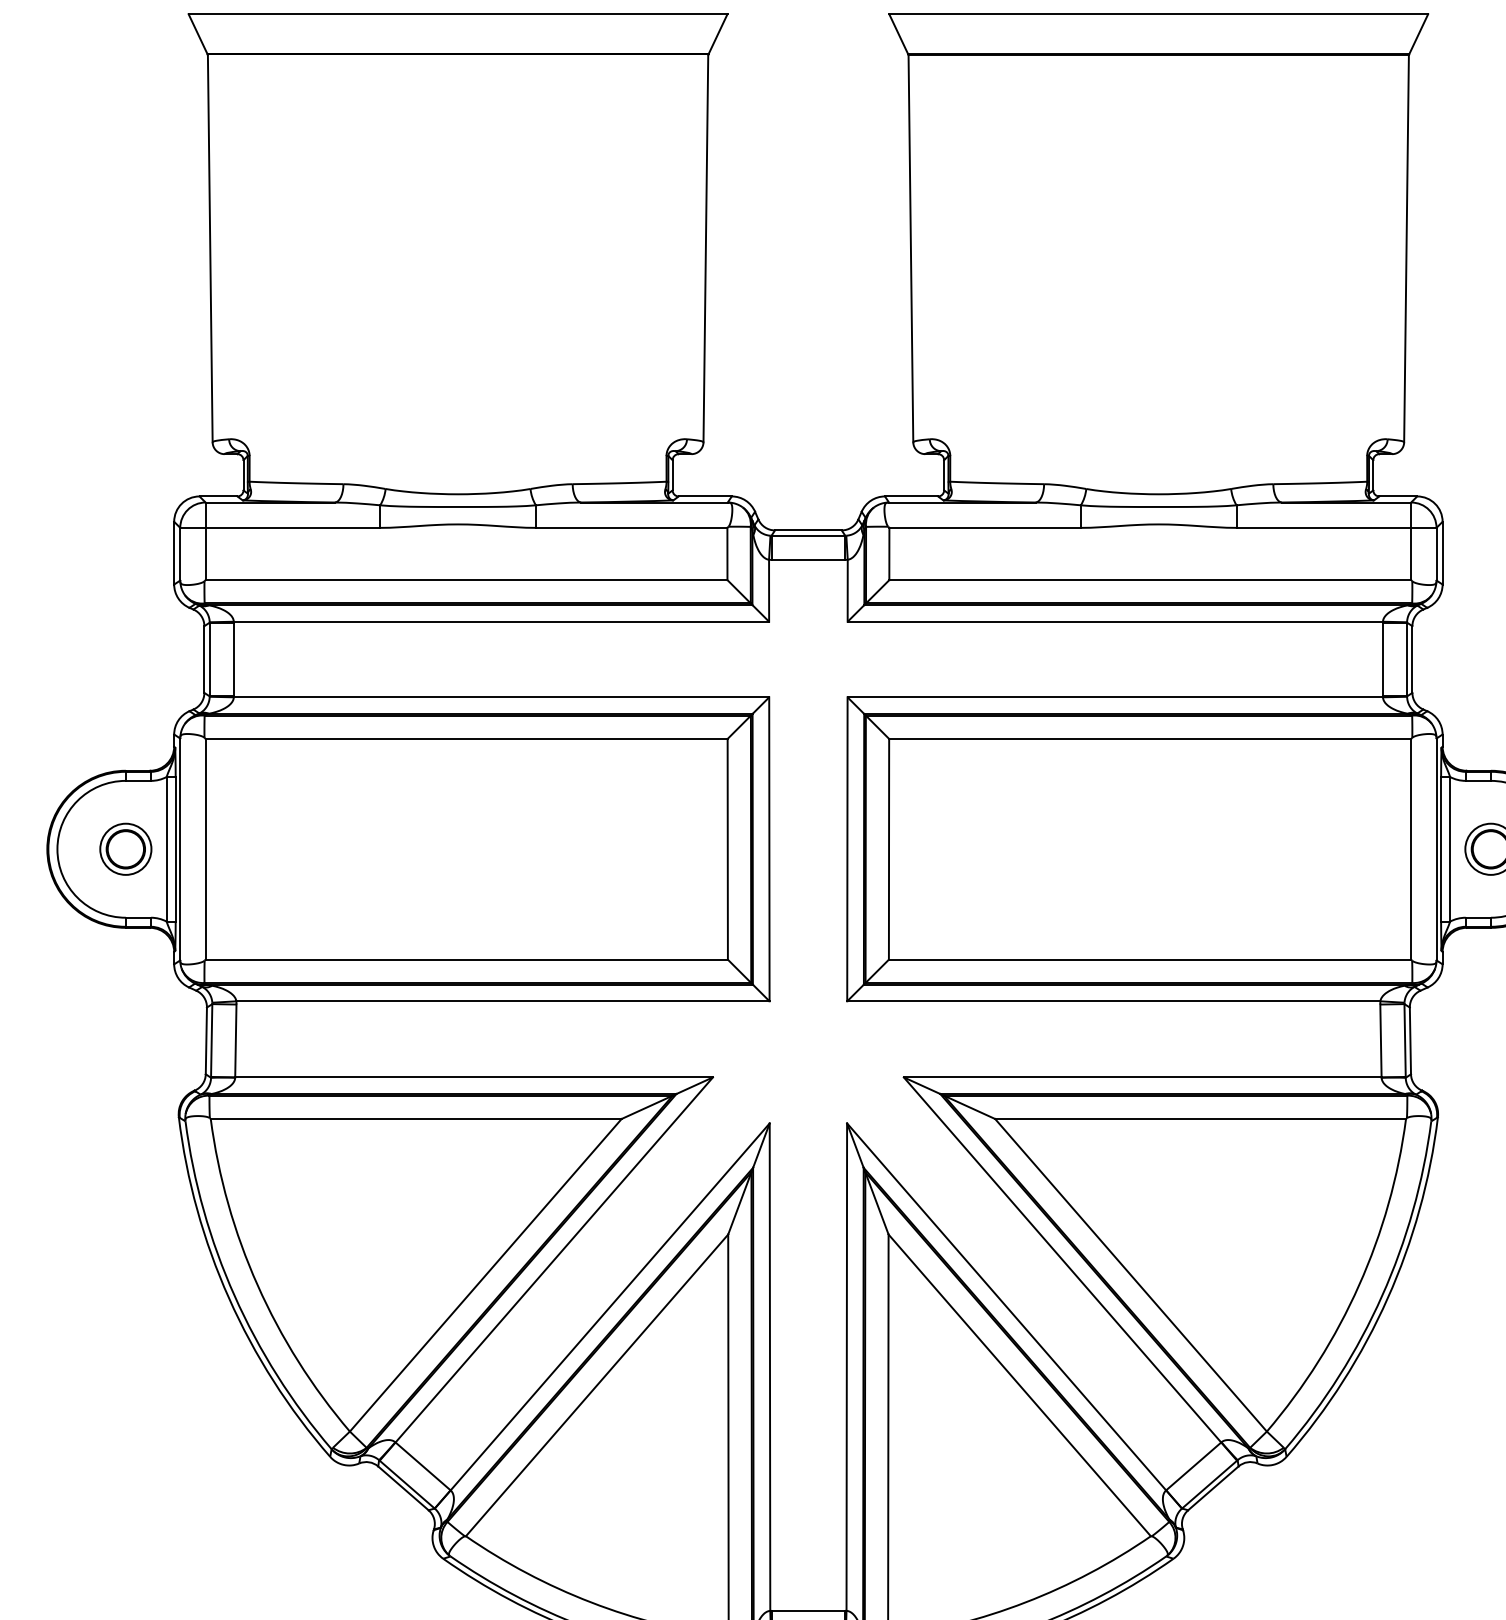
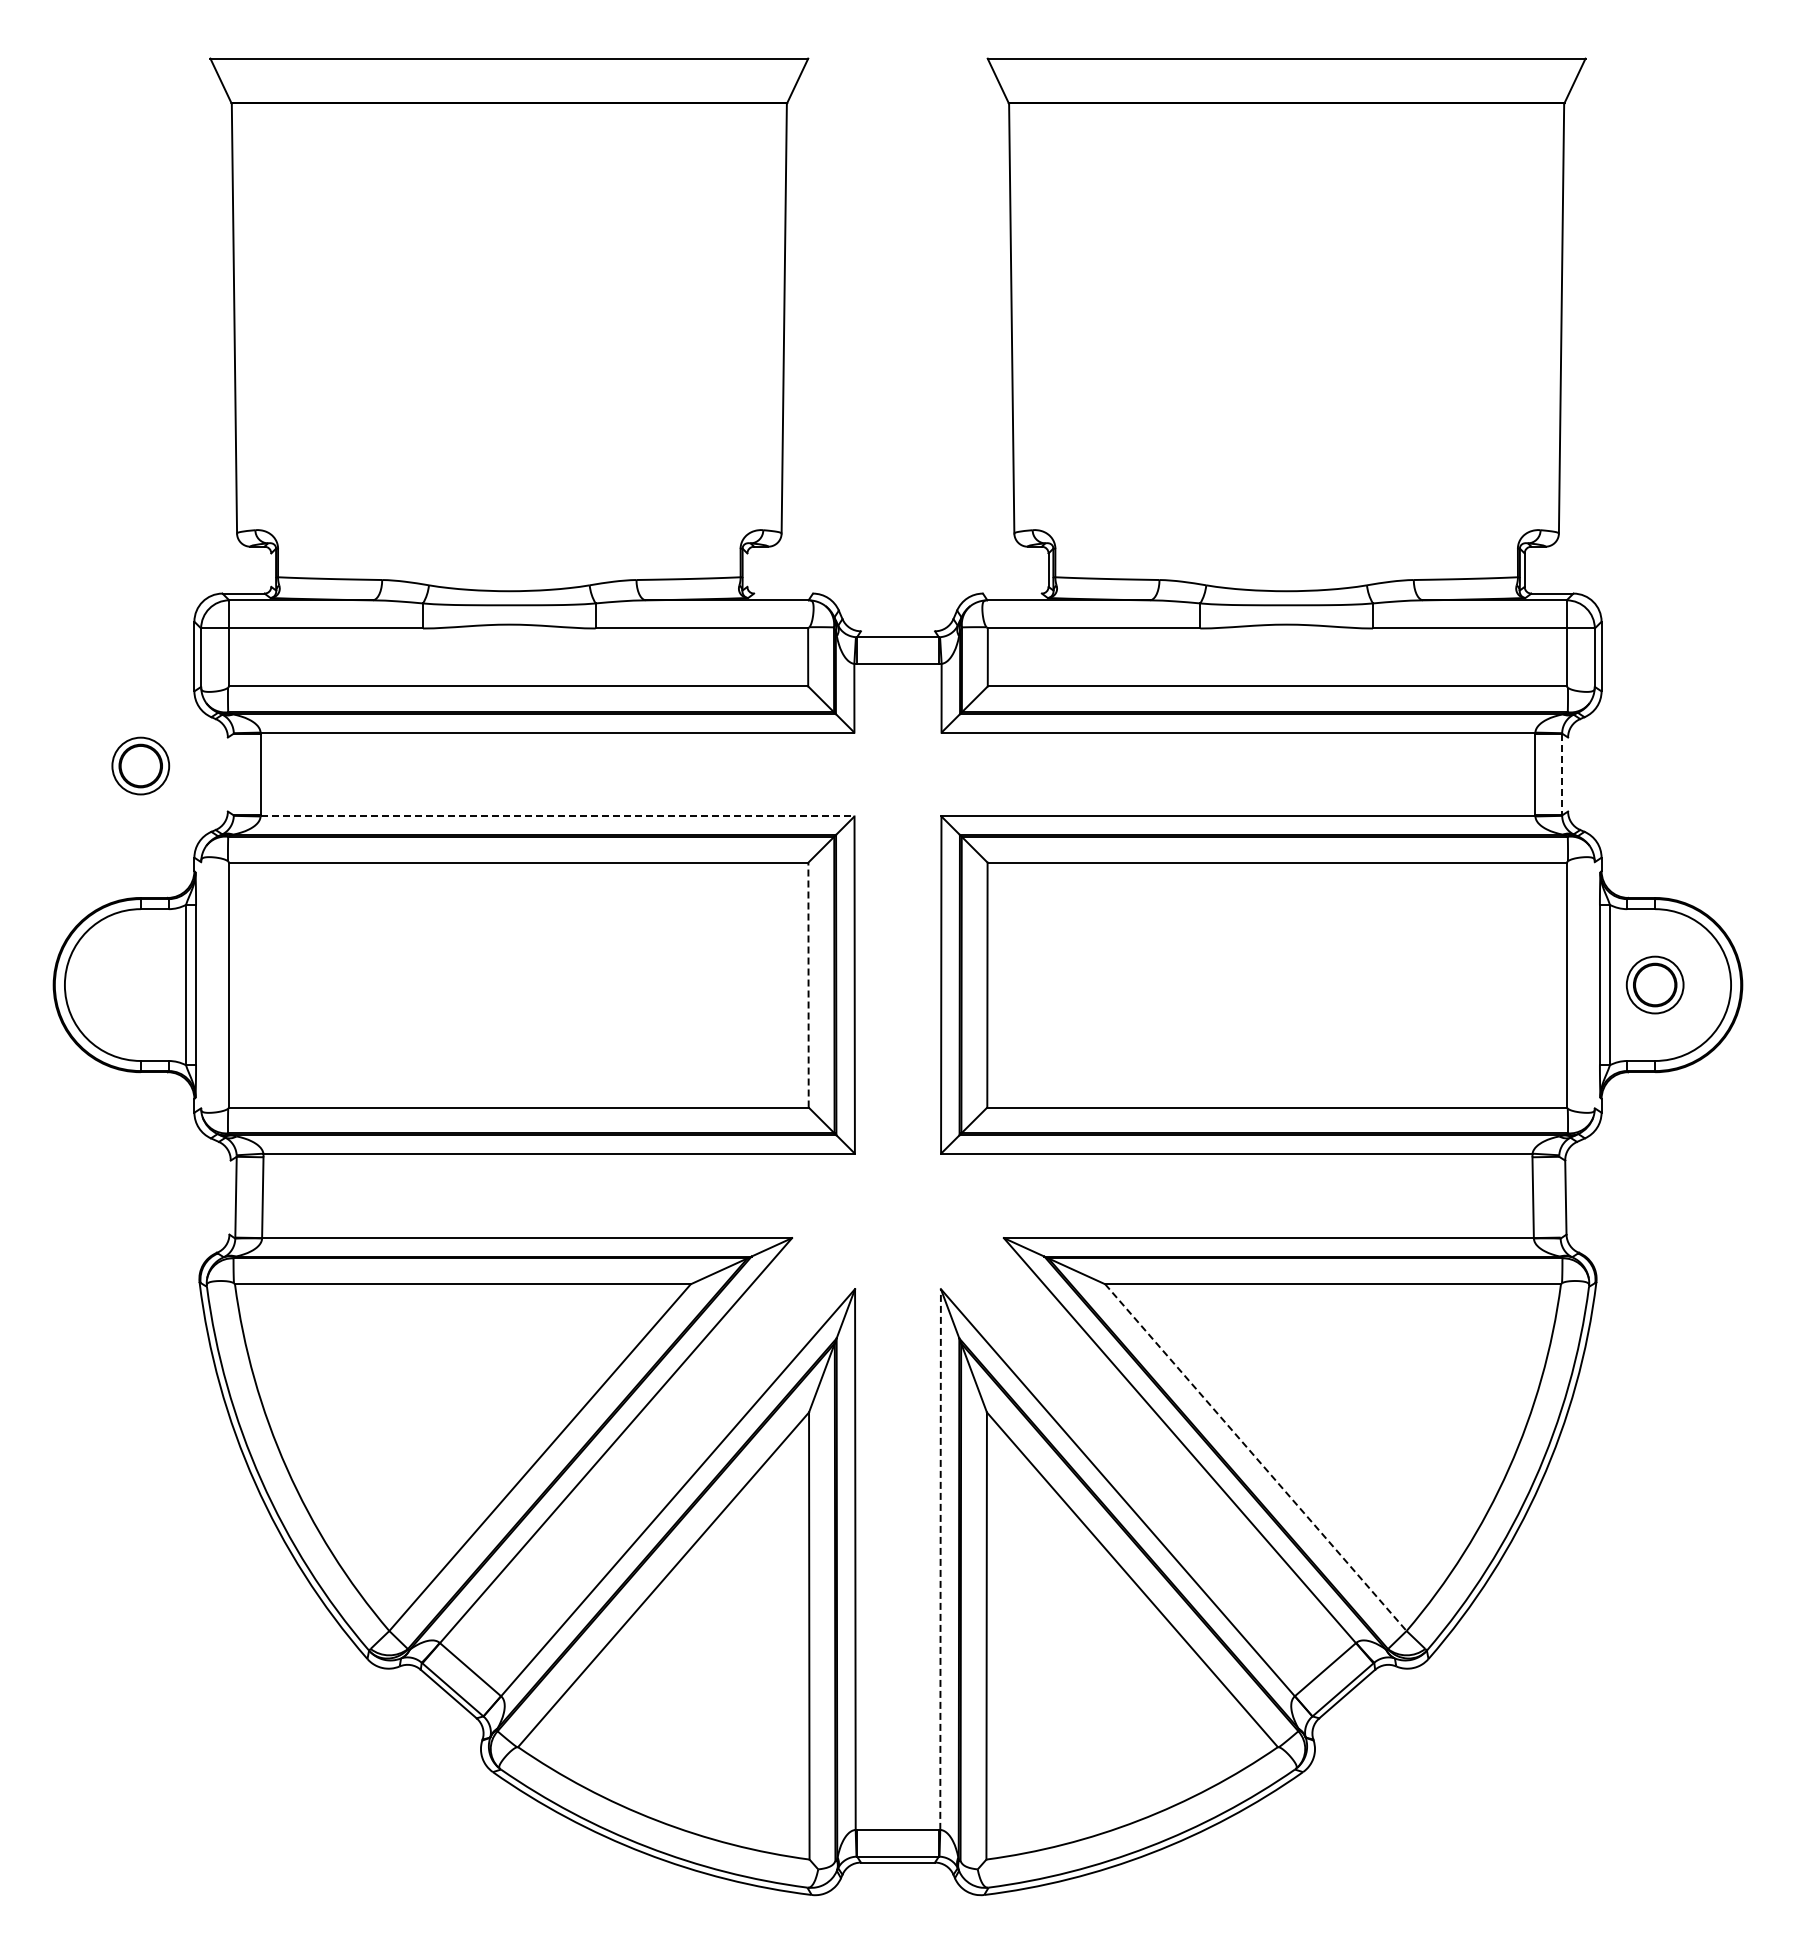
line: (243, 474) -> (271, 569), removed
line: (672, 474) -> (747, 569), removed
line: (705, 496) -> (783, 593), removed
line: (910, 496) -> (1011, 593), removed
line: (807, 530) -> (897, 631), removed
line: (204, 659) -> (227, 774), removed
line: (209, 659) -> (233, 774), removed
line: (1407, 659) -> (1562, 774), solid -> dashed
line: (1412, 659) -> (1568, 774), removed
line: (501, 697) -> (557, 816), solid -> dashed
part: (125, 848) -> (140, 765), moved
line: (727, 848) -> (808, 984), solid -> dashed
line: (180, 849) -> (201, 985), removed
line: (1436, 849) -> (1594, 985), removed
line: (1404, 1039) -> (1559, 1196), removed
line: (205, 1040) -> (229, 1197), removed
line: (1130, 1275) -> (1255, 1457), solid -> dashed
line: (846, 1367) -> (940, 1559), solid -> dashed

